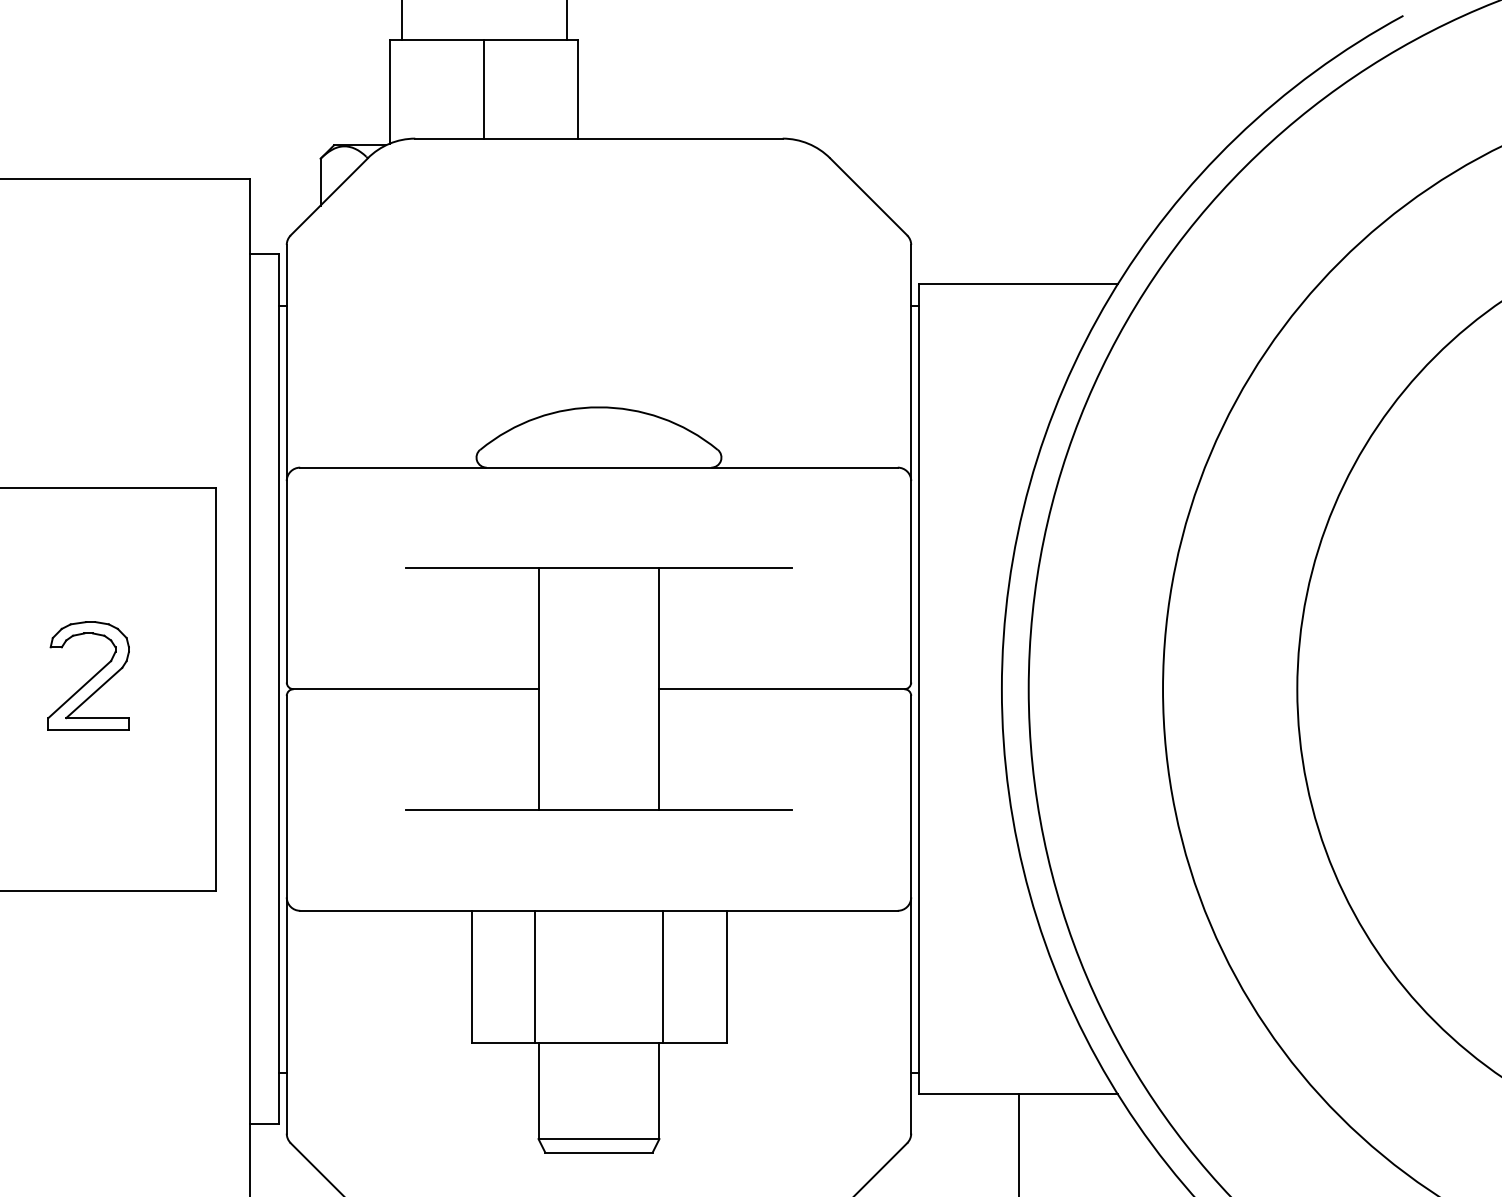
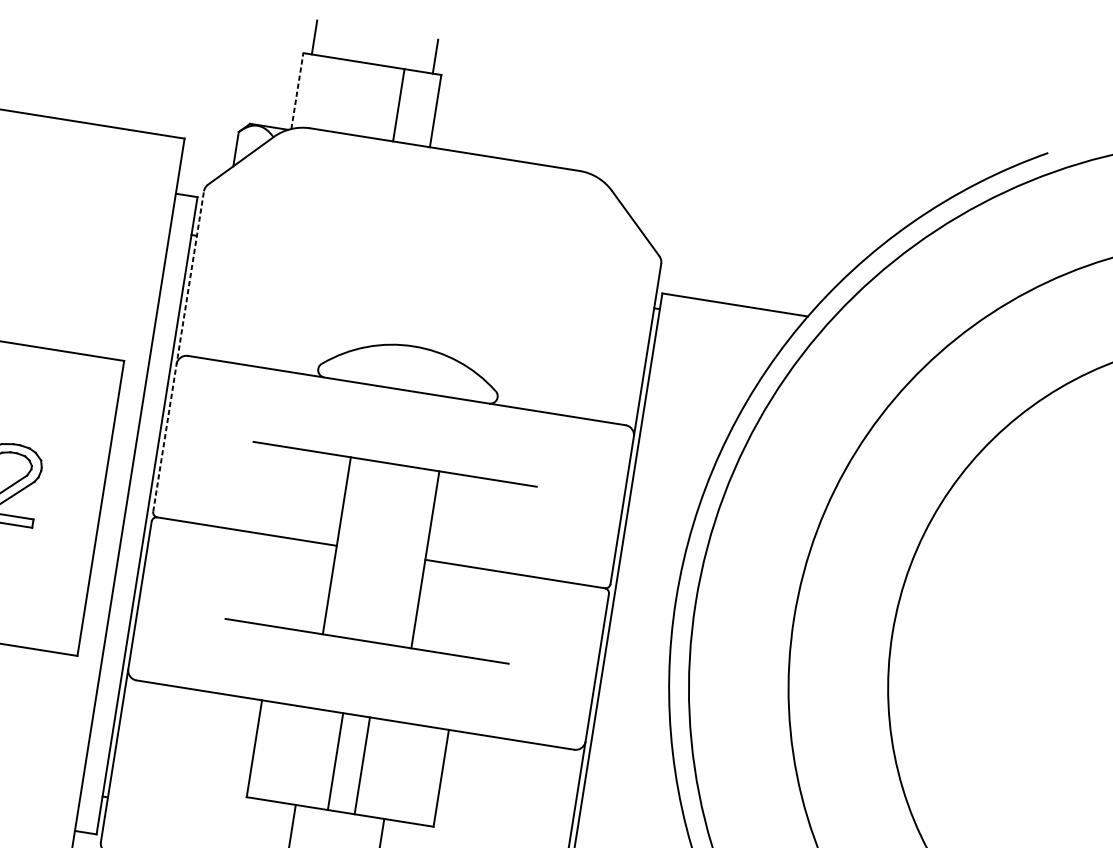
line: (484, 88) -> (399, 104), moved
line: (390, 91) -> (297, 90), solid -> dashed
line: (286, 463) -> (178, 351), solid -> dashed
line: (535, 976) -> (335, 761), moved
line: (662, 976) -> (362, 765), moved

